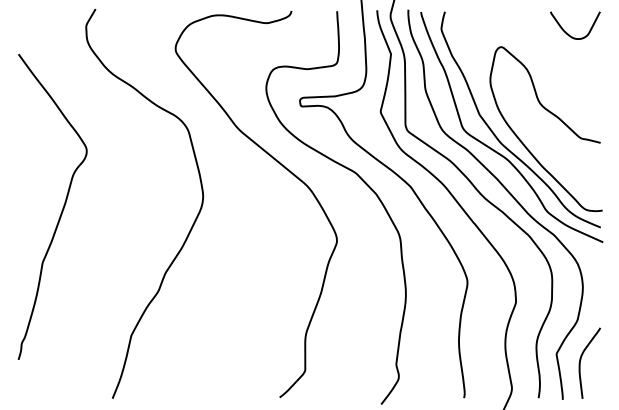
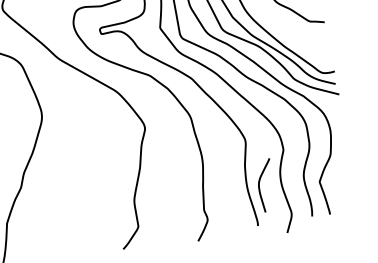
curve: (581, 360) -> (259, 184), moved

